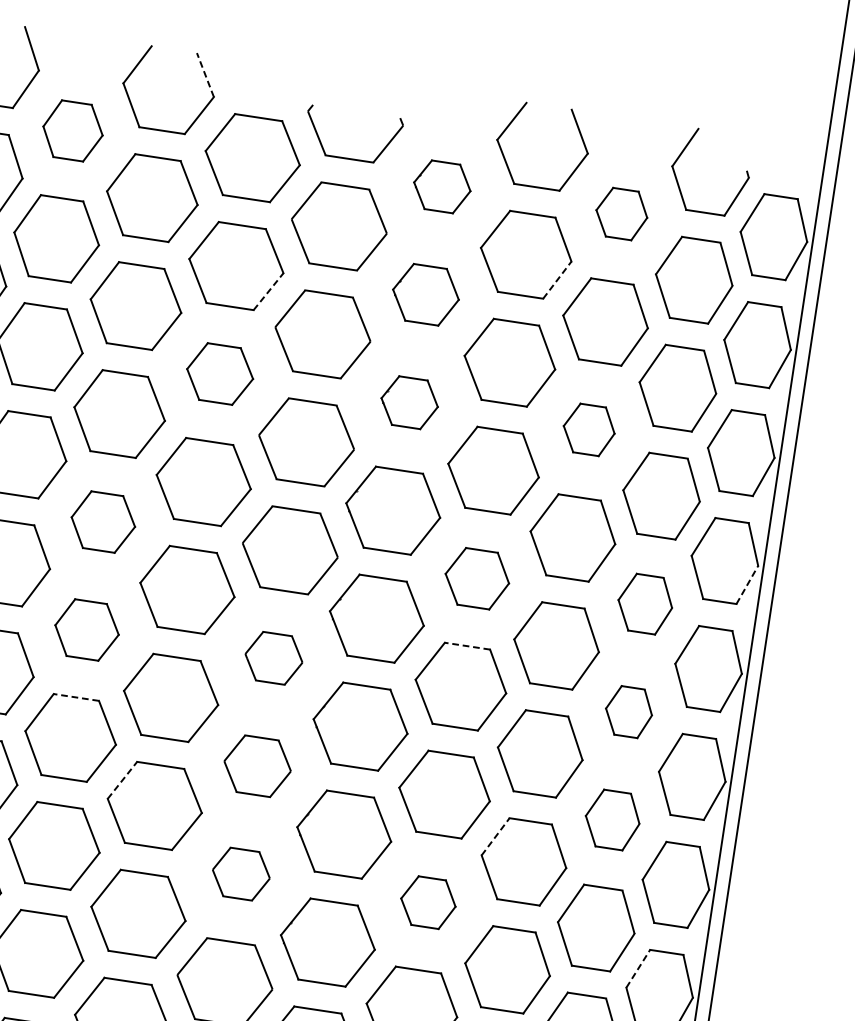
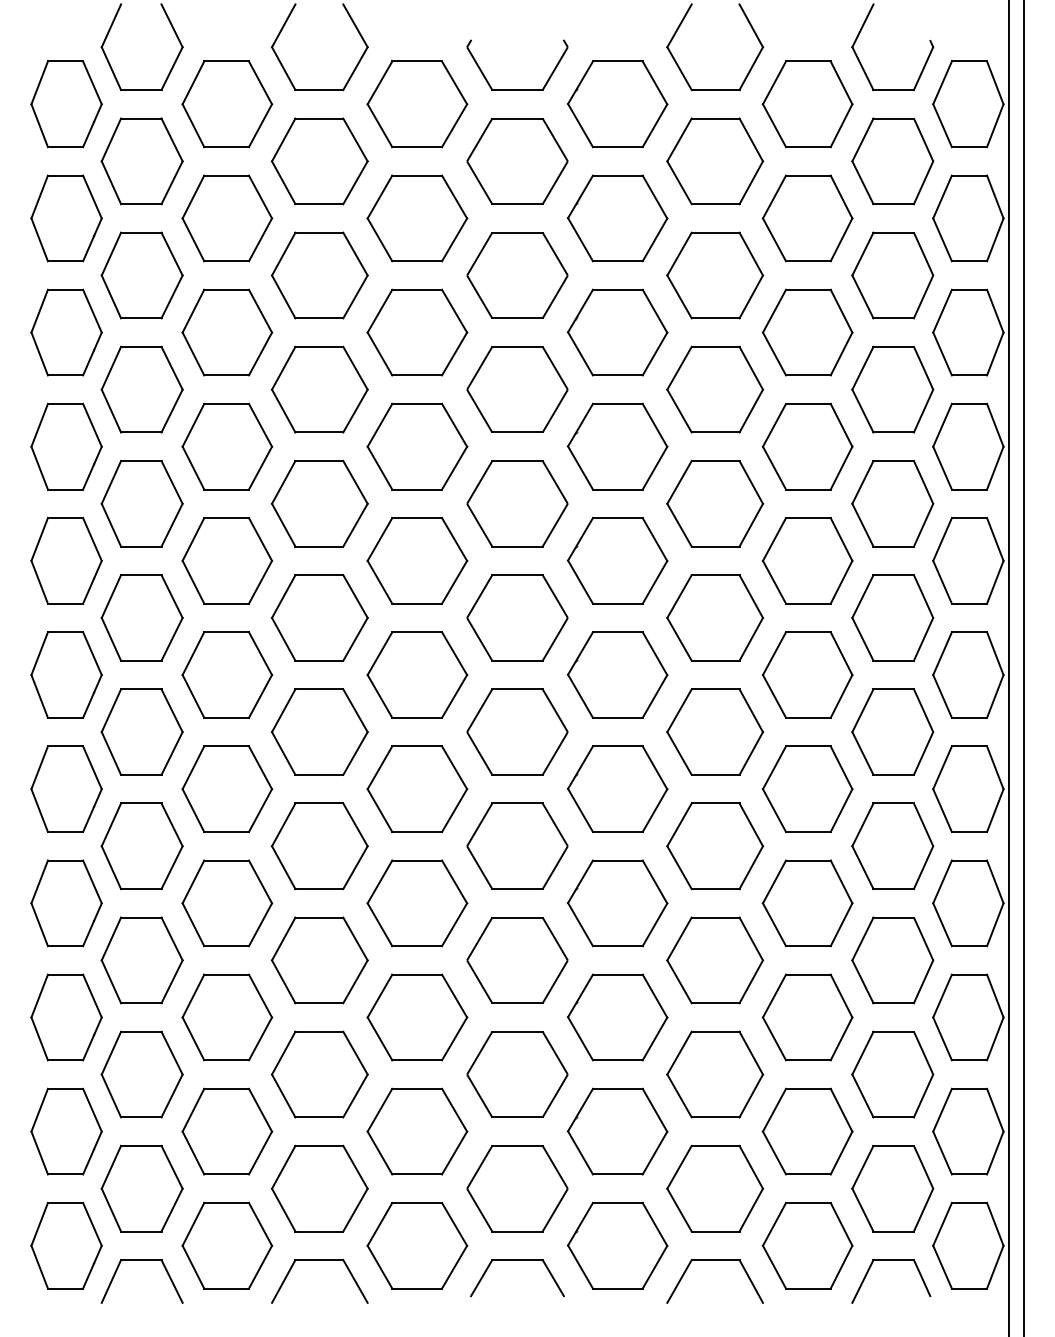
line: (205, 74) -> (355, 25), dashed -> solid
part: (73, 131) -> (227, 104), size x1.43
part: (442, 186) -> (617, 104), size x1.67
part: (621, 214) -> (807, 104), size x1.67
line: (557, 279) -> (751, 182), dashed -> solid
line: (268, 291) -> (454, 239), dashed -> solid
part: (425, 294) -> (617, 218), size x1.43
part: (220, 374) -> (417, 332), size x1.43
part: (409, 402) -> (617, 332), size x1.67
part: (589, 429) -> (807, 332), size x1.67
part: (103, 521) -> (319, 503), size x1.43
part: (477, 578) -> (715, 503), size x1.43
line: (747, 585) -> (995, 468), dashed -> solid
part: (645, 603) -> (892, 503), size x1.43
part: (86, 629) -> (319, 617), size x1.43
line: (467, 646) -> (715, 575), dashed -> solid
part: (274, 657) -> (517, 617), size x1.67
line: (76, 697) -> (319, 689), dashed -> solid
part: (628, 711) -> (892, 617), size x1.67
part: (257, 765) -> (517, 731), size x1.43
line: (122, 780) -> (379, 767), dashed -> solid
part: (612, 819) -> (892, 731), size x1.43
line: (495, 836) -> (774, 767), dashed -> solid
part: (241, 873) -> (517, 845), size x1.67
part: (428, 902) -> (715, 846), size x1.67
line: (638, 968) -> (942, 881), dashed -> solid

